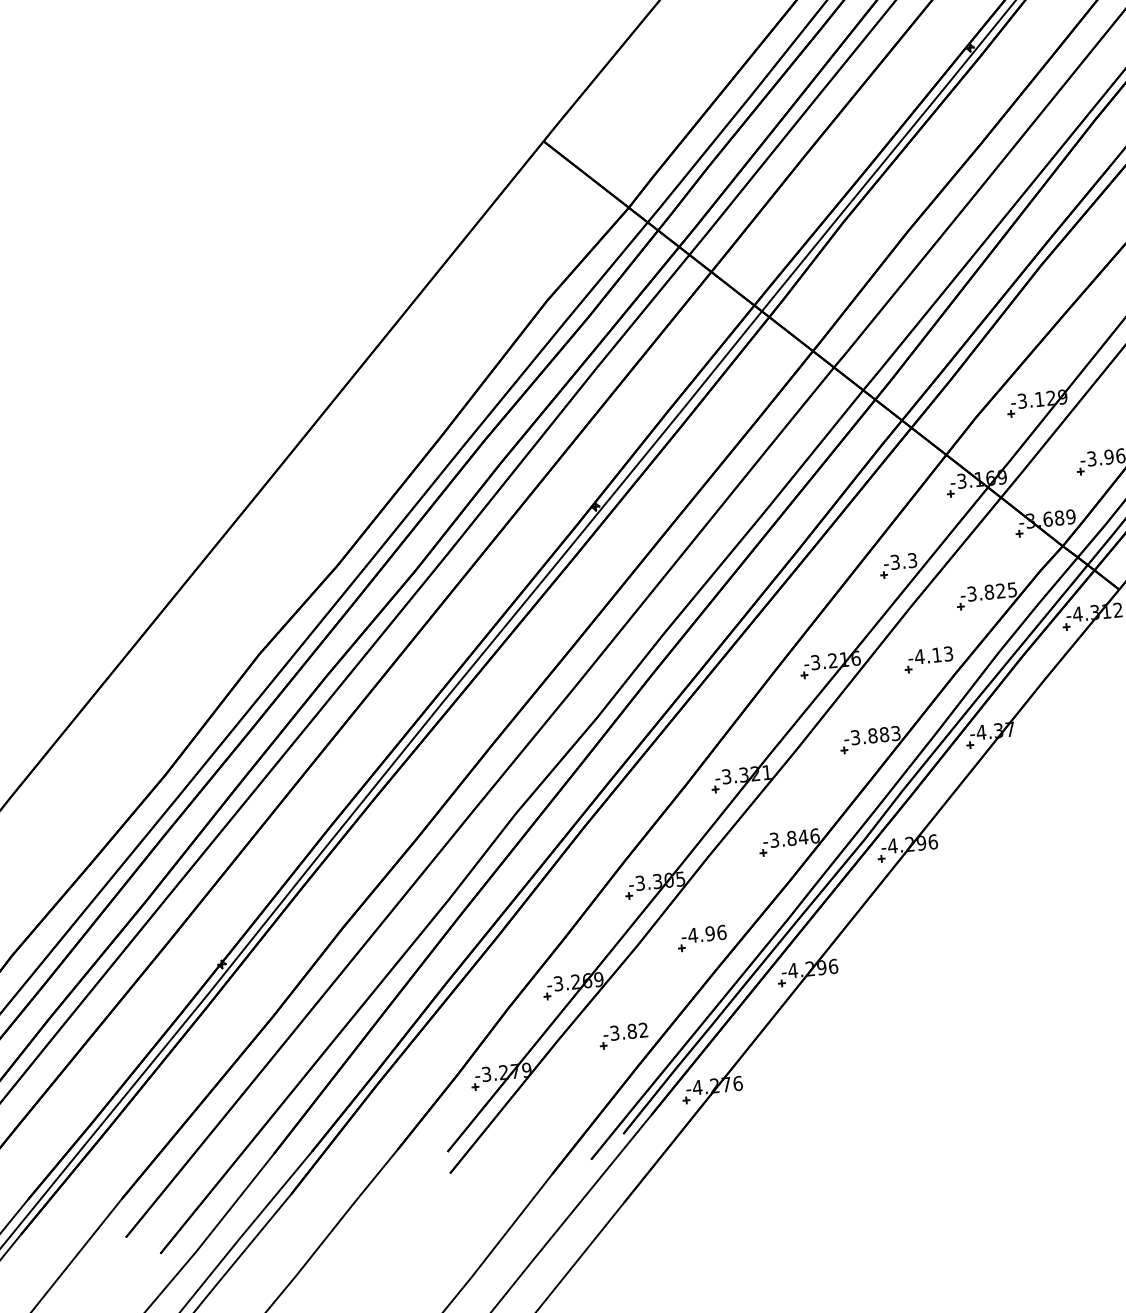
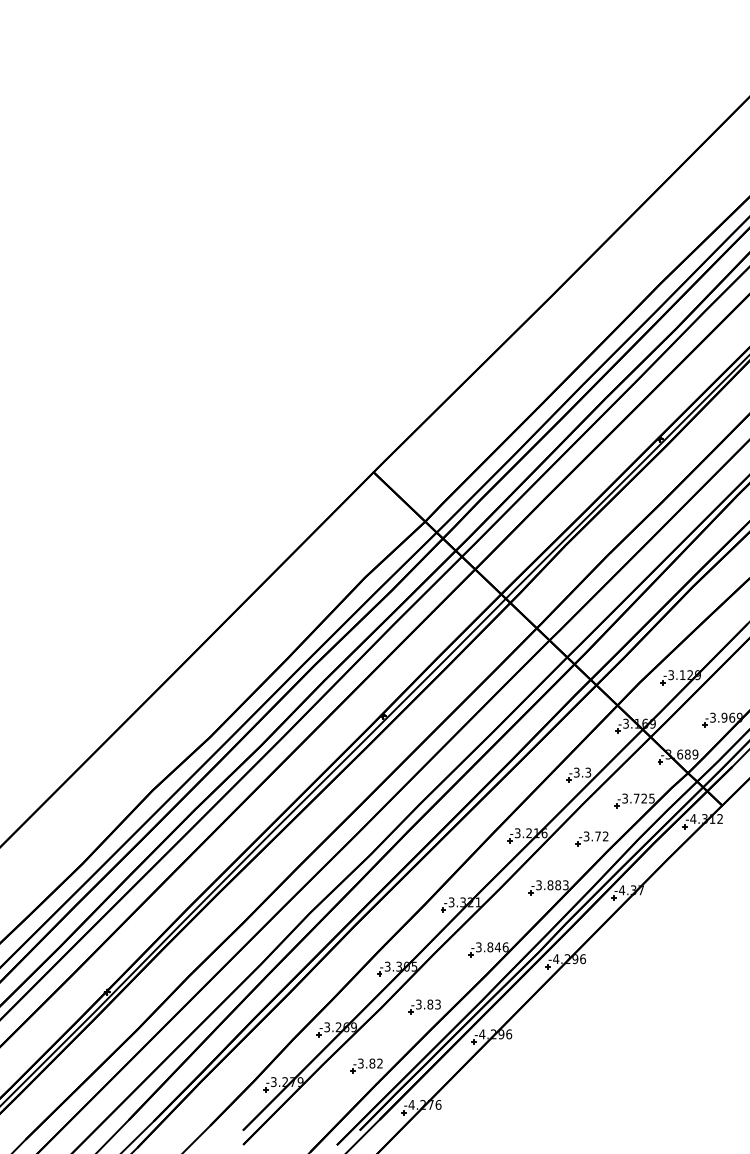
text: (989, 592) -> (636, 798), -3.825 -> -3.725
text: (933, 655) -> (595, 836), -4.13 -> -3.72
text: (706, 934) -> (427, 1004), -4.96 -> -3.83

